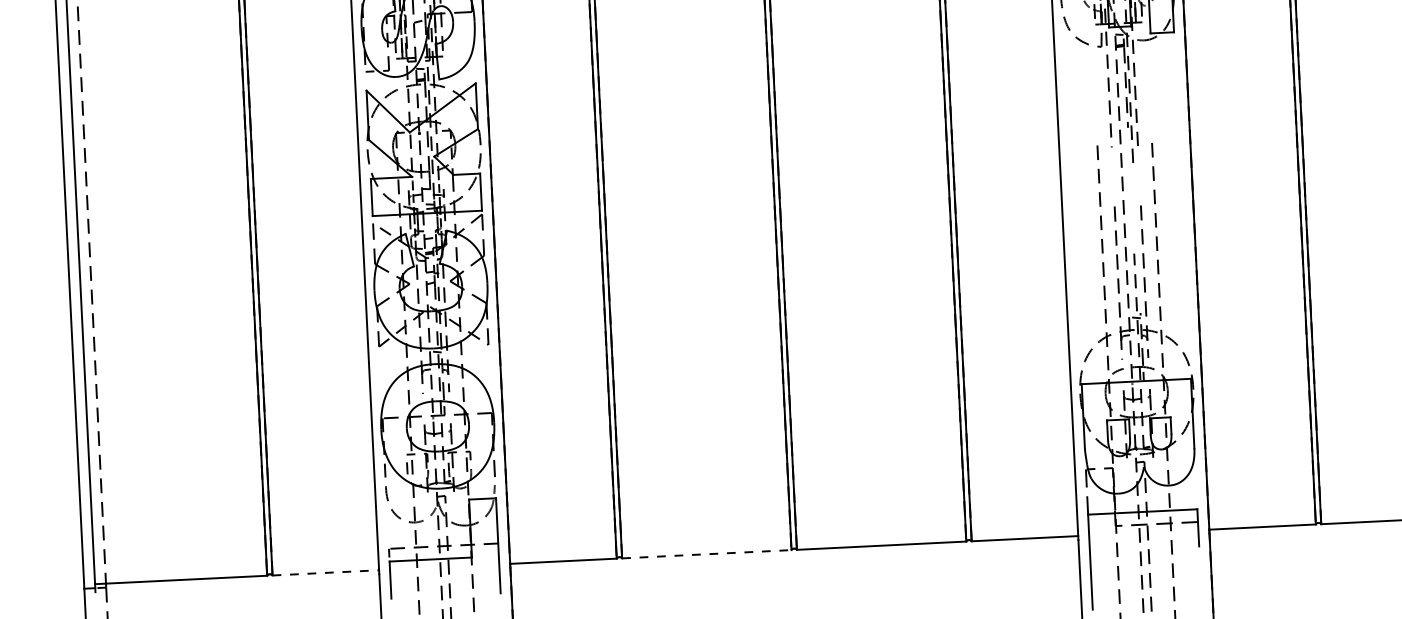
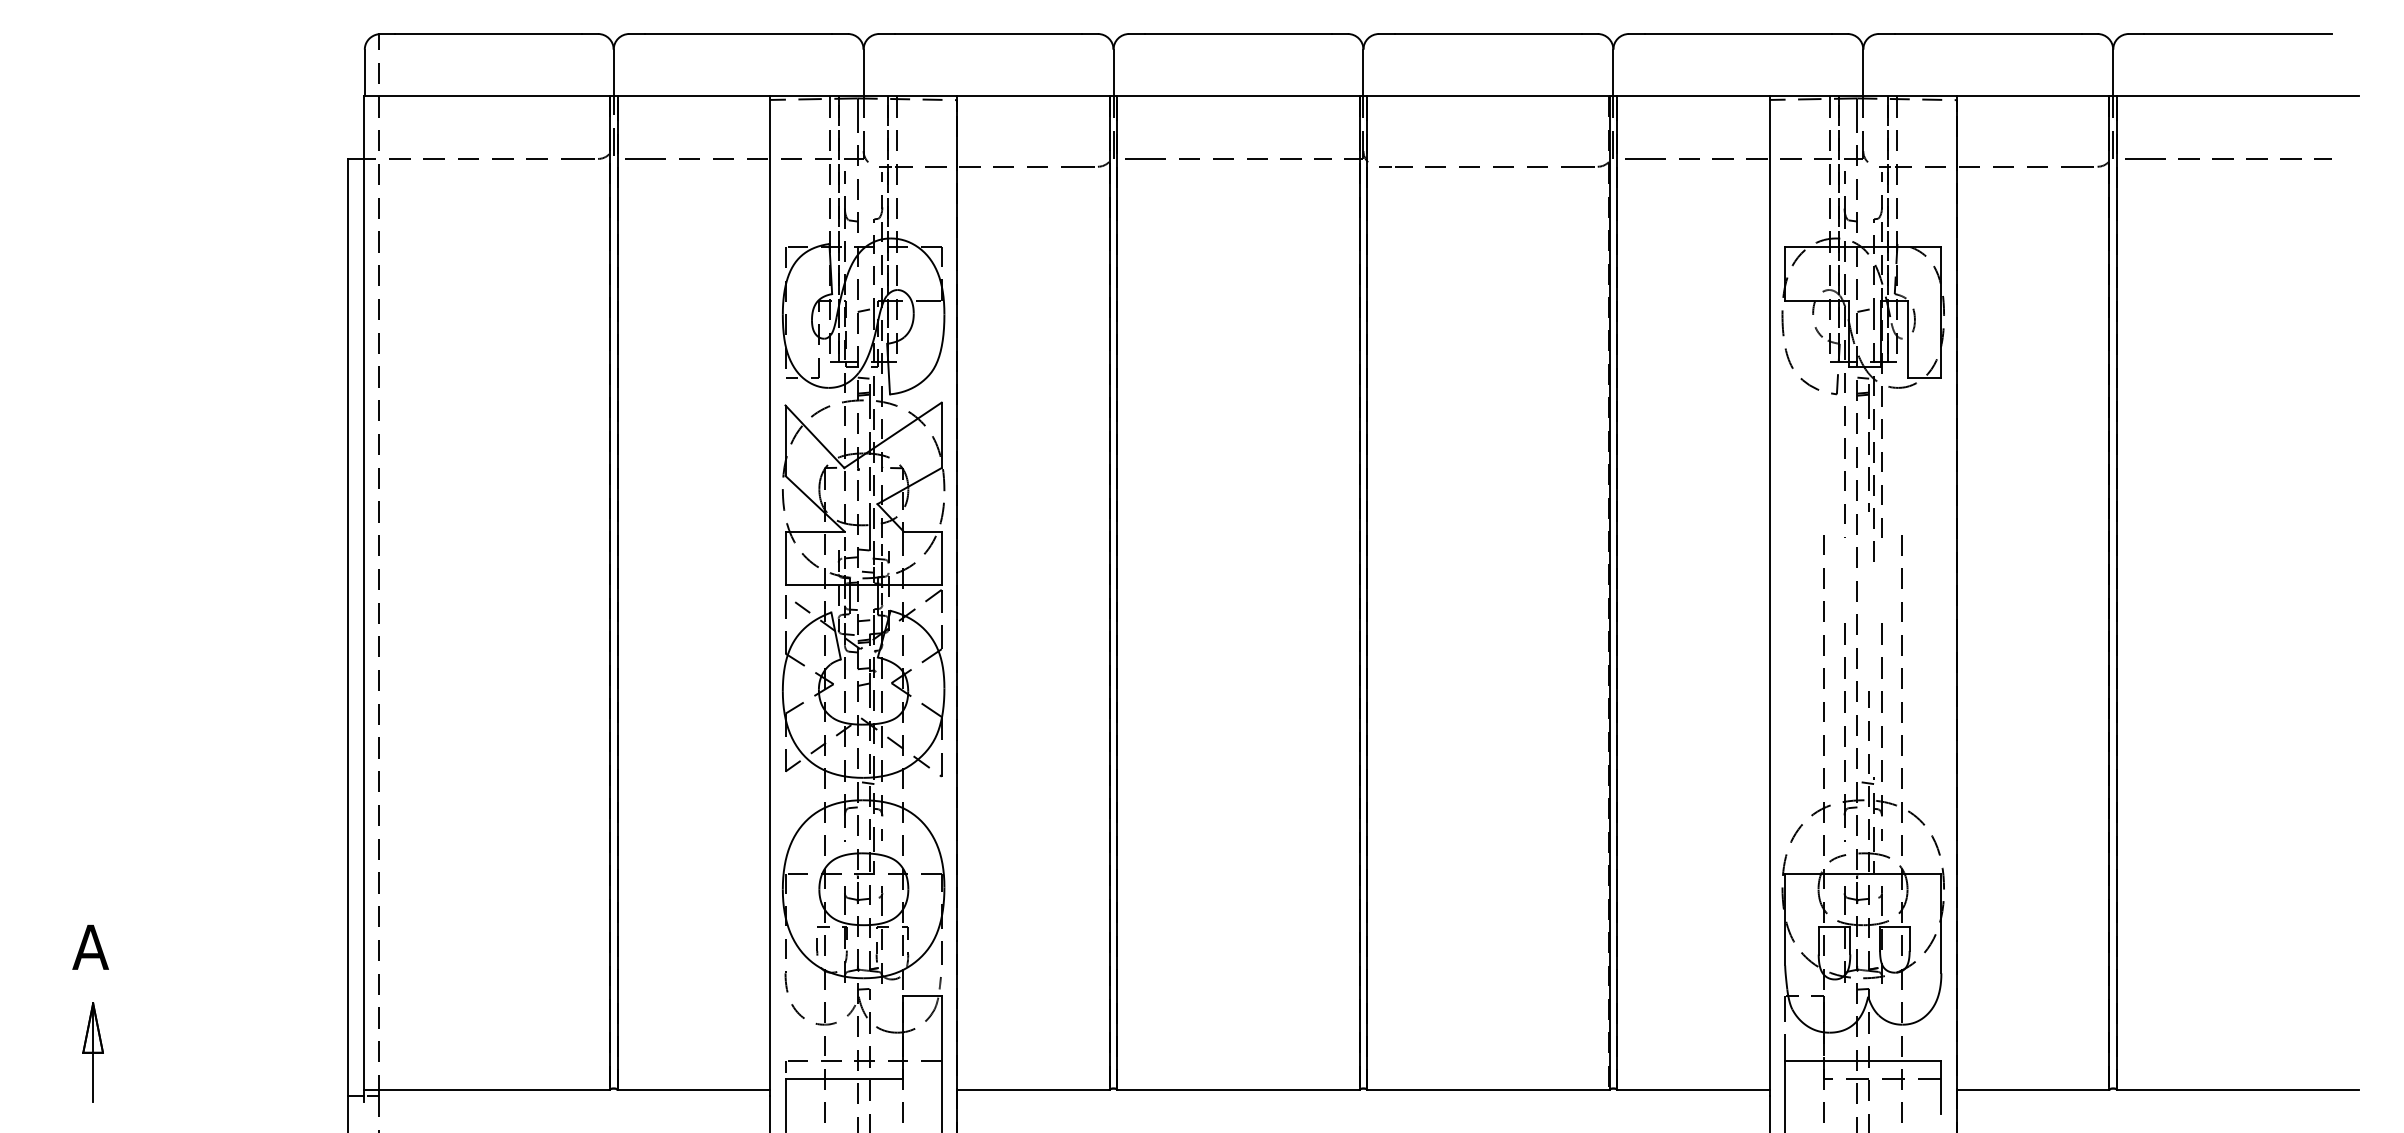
line: (707, 554) -> (1239, 1090), dashed -> solid
line: (326, 572) -> (694, 1090), dashed -> solid

